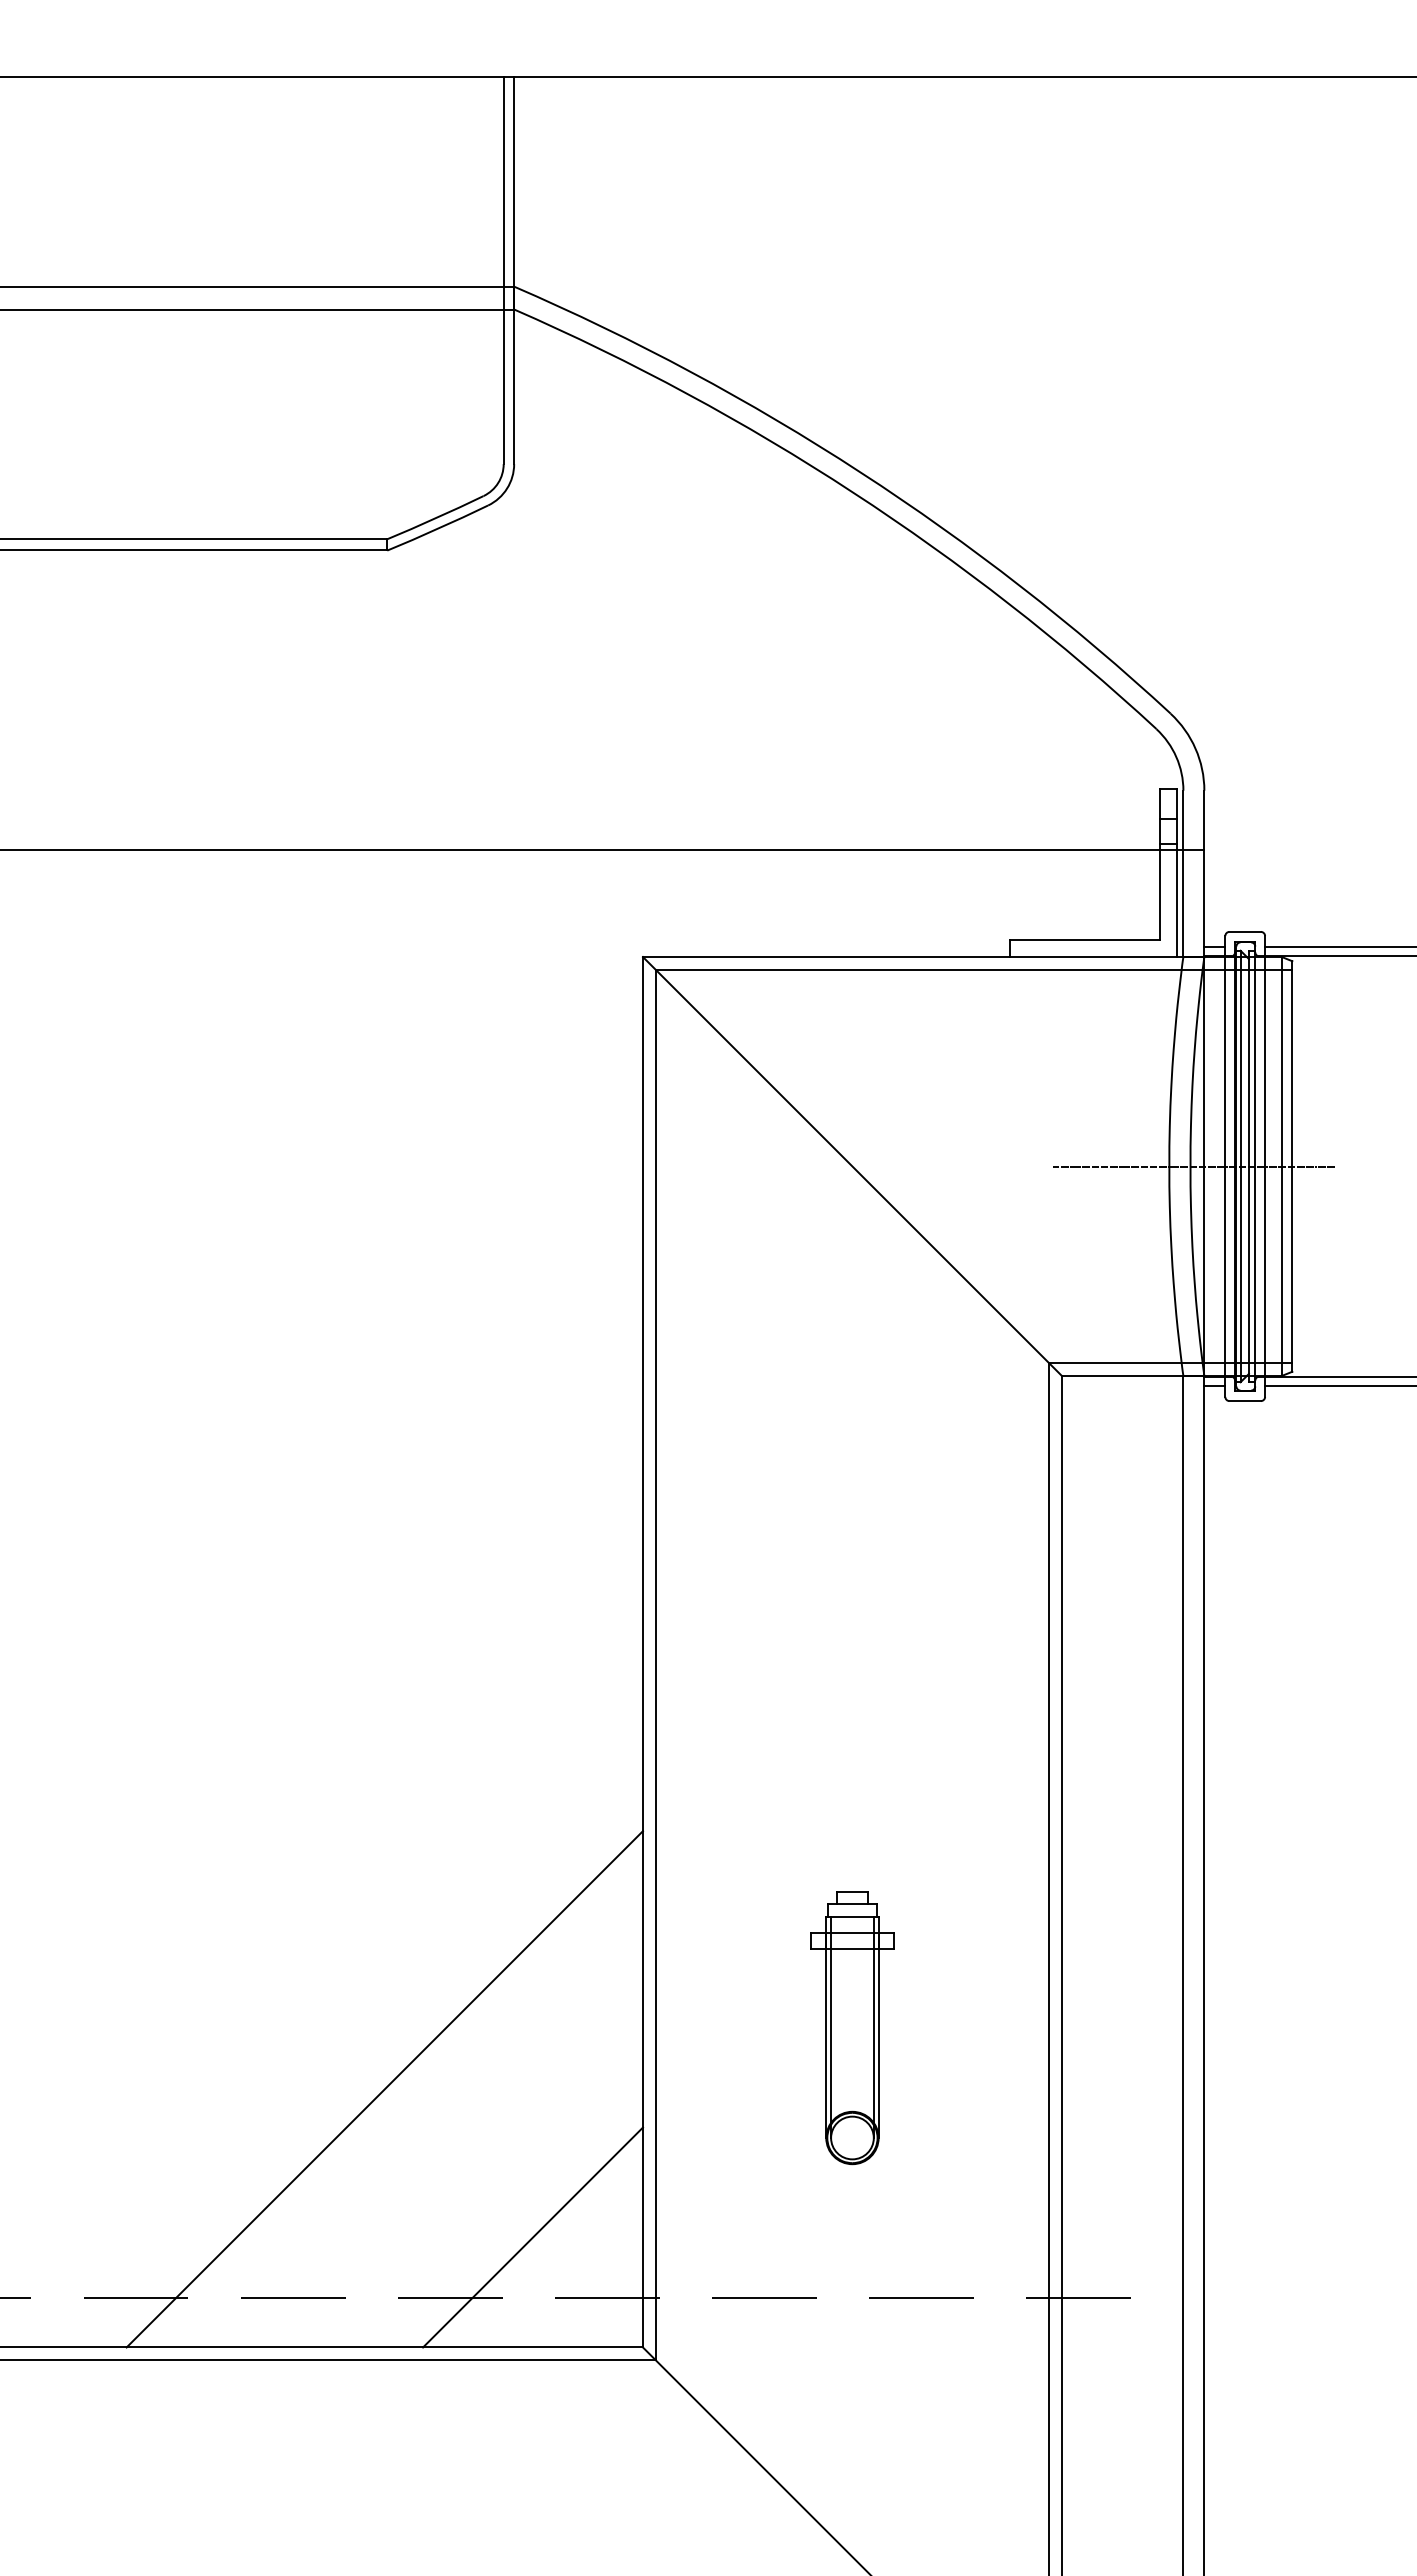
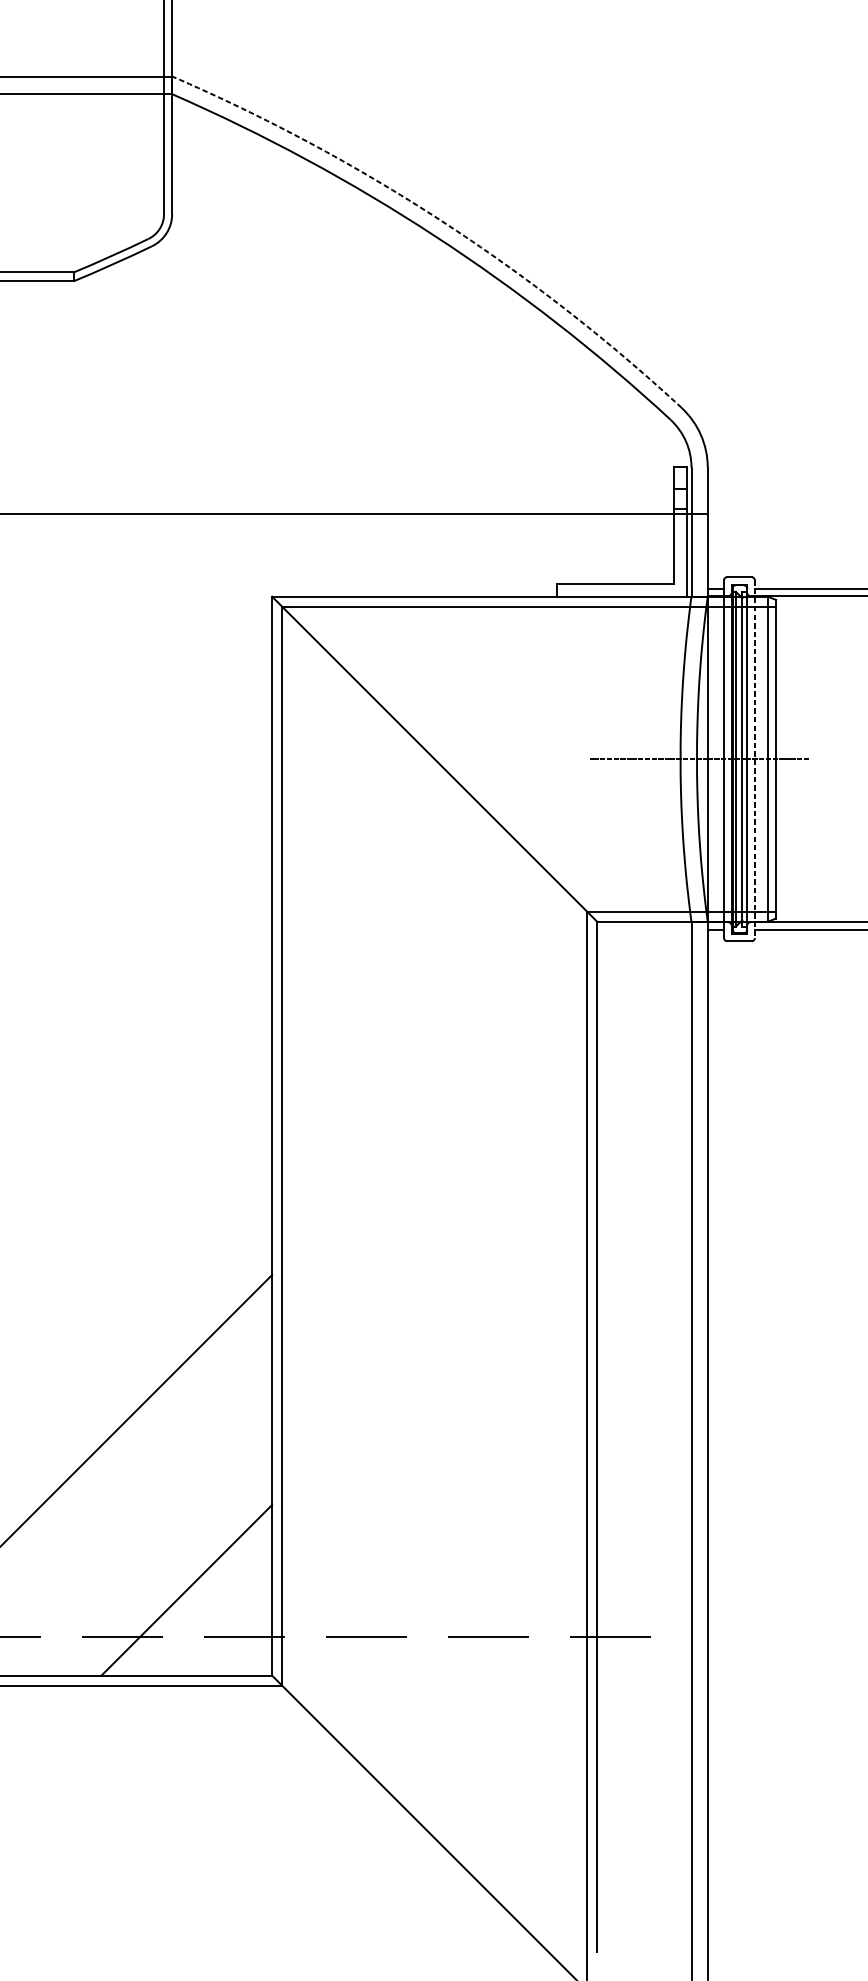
arc: (860, 472) -> (440, 220), solid -> dashed
line: (1265, 1167) -> (755, 760), solid -> dashed
part: (852, 2028) -> (434, 1428), removed

